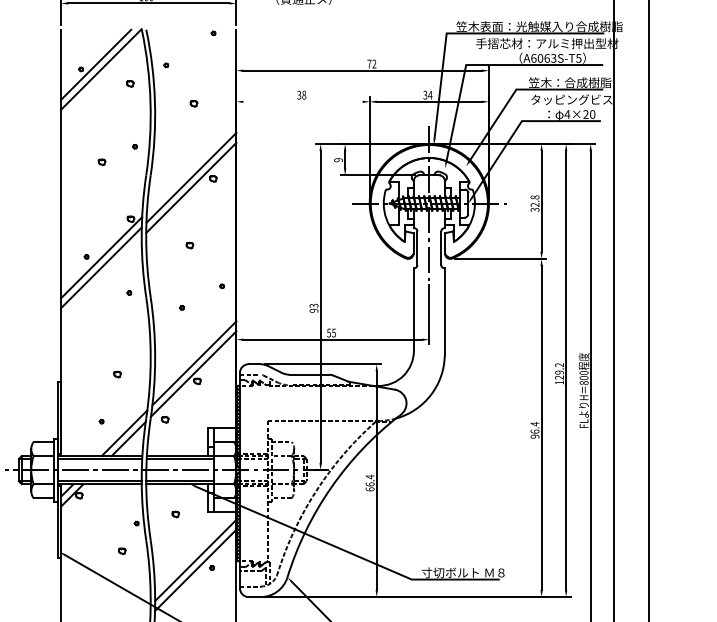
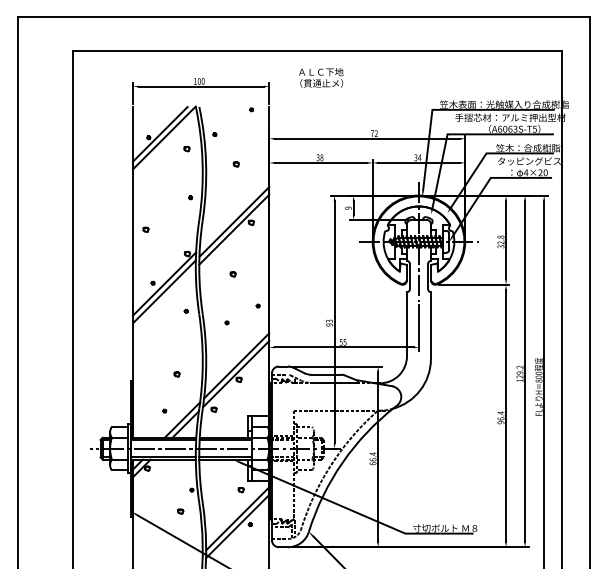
line: (302, 101) -> (320, 162), added
part: (101, 161) -> (145, 229), moved
part: (174, 514) -> (240, 490), moved

